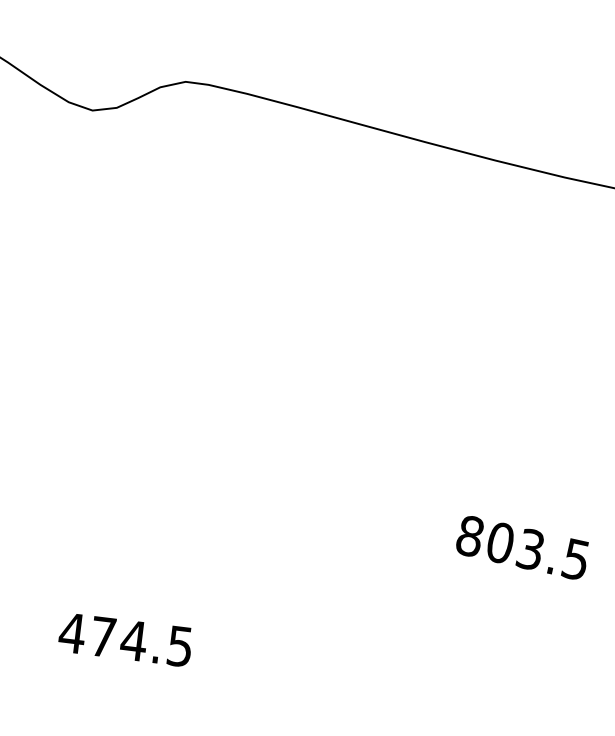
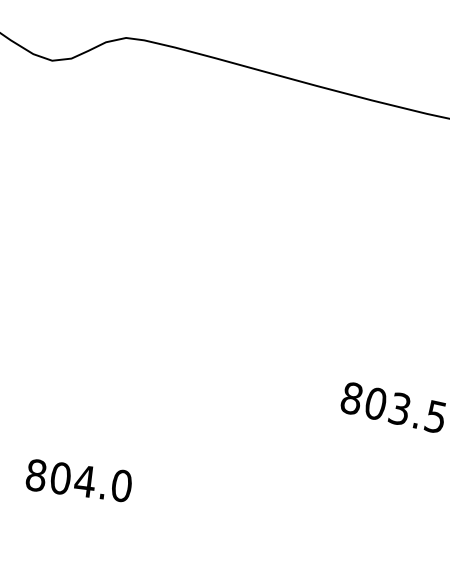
text: (125, 639) -> (78, 480), 474.5 -> 804.0

